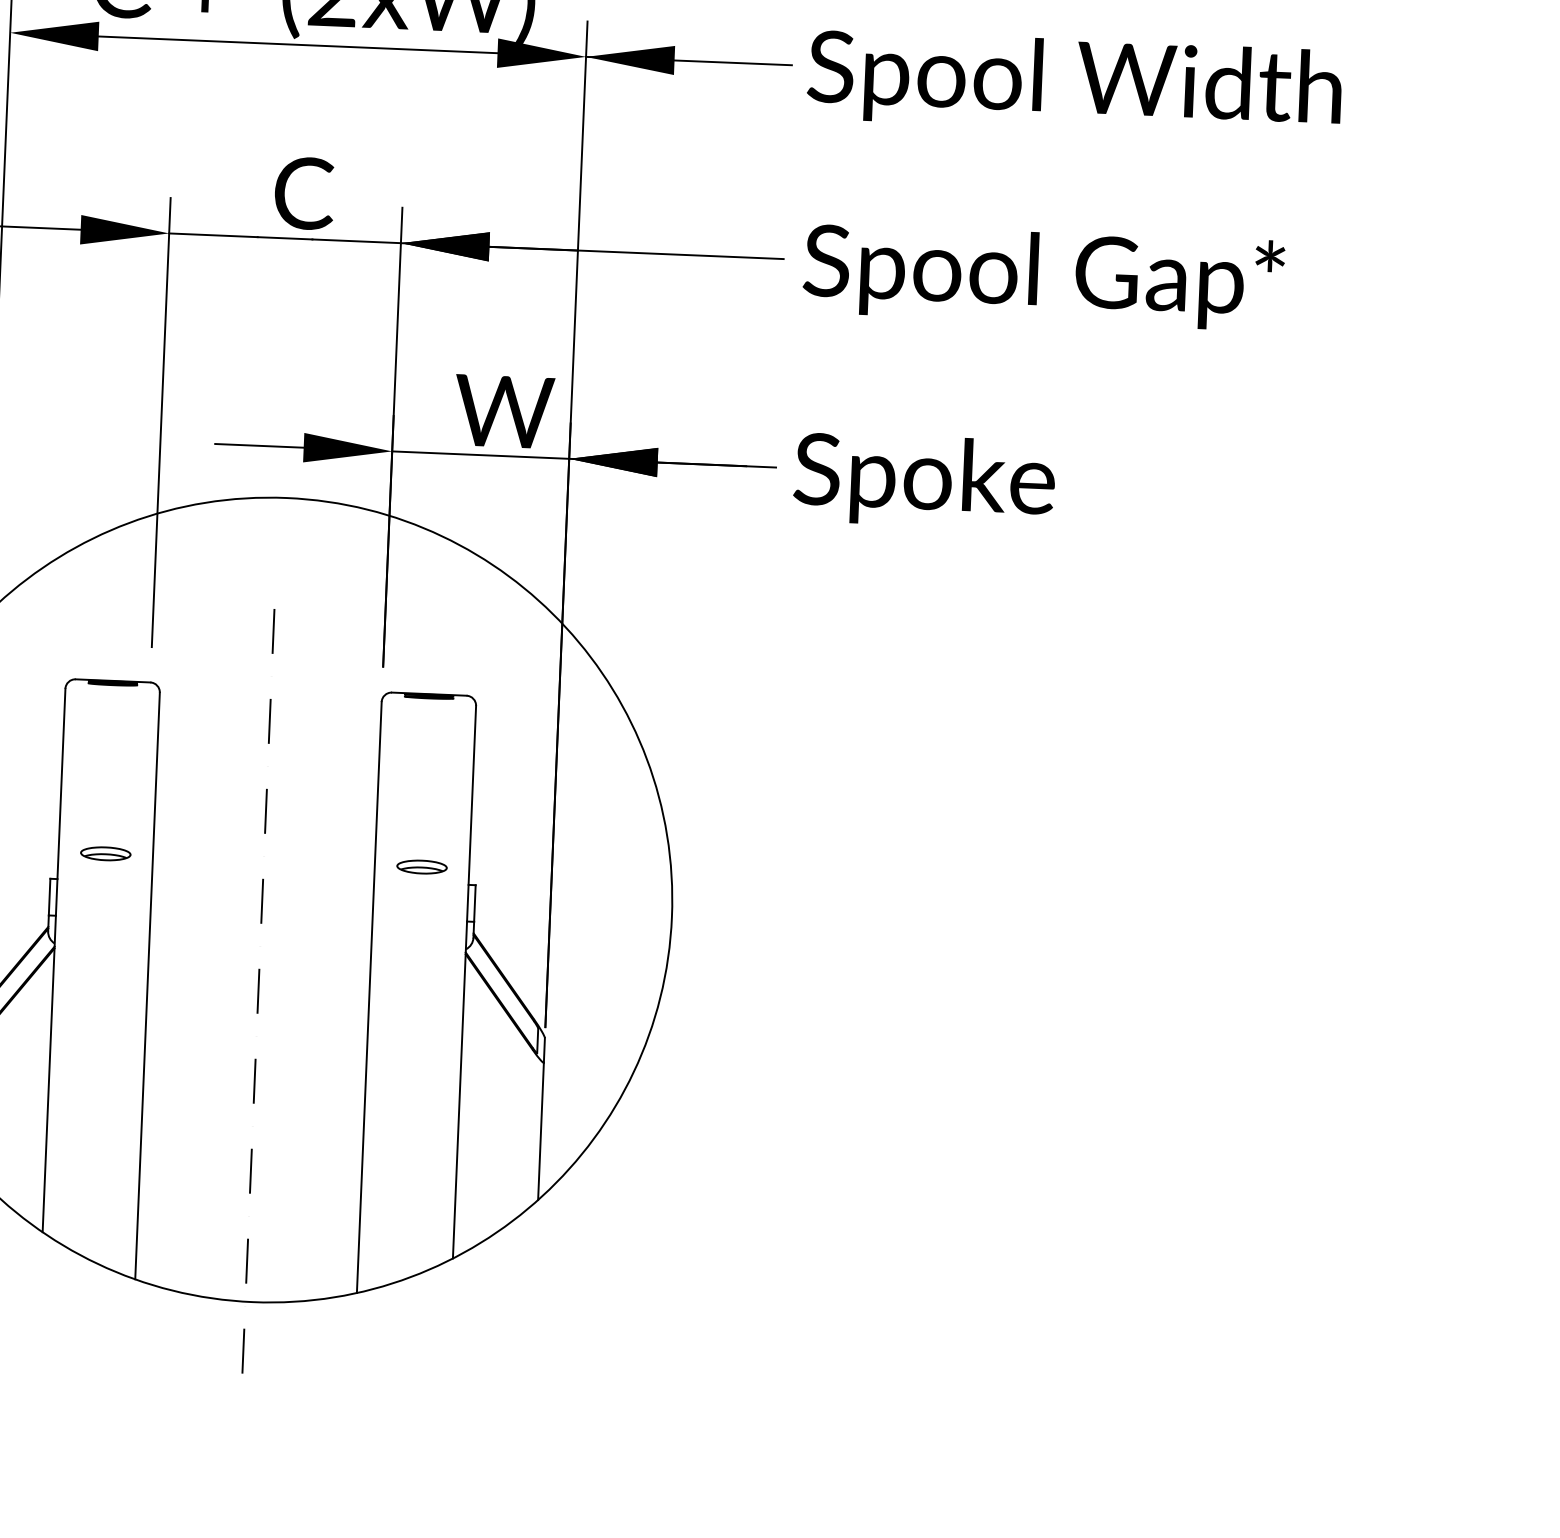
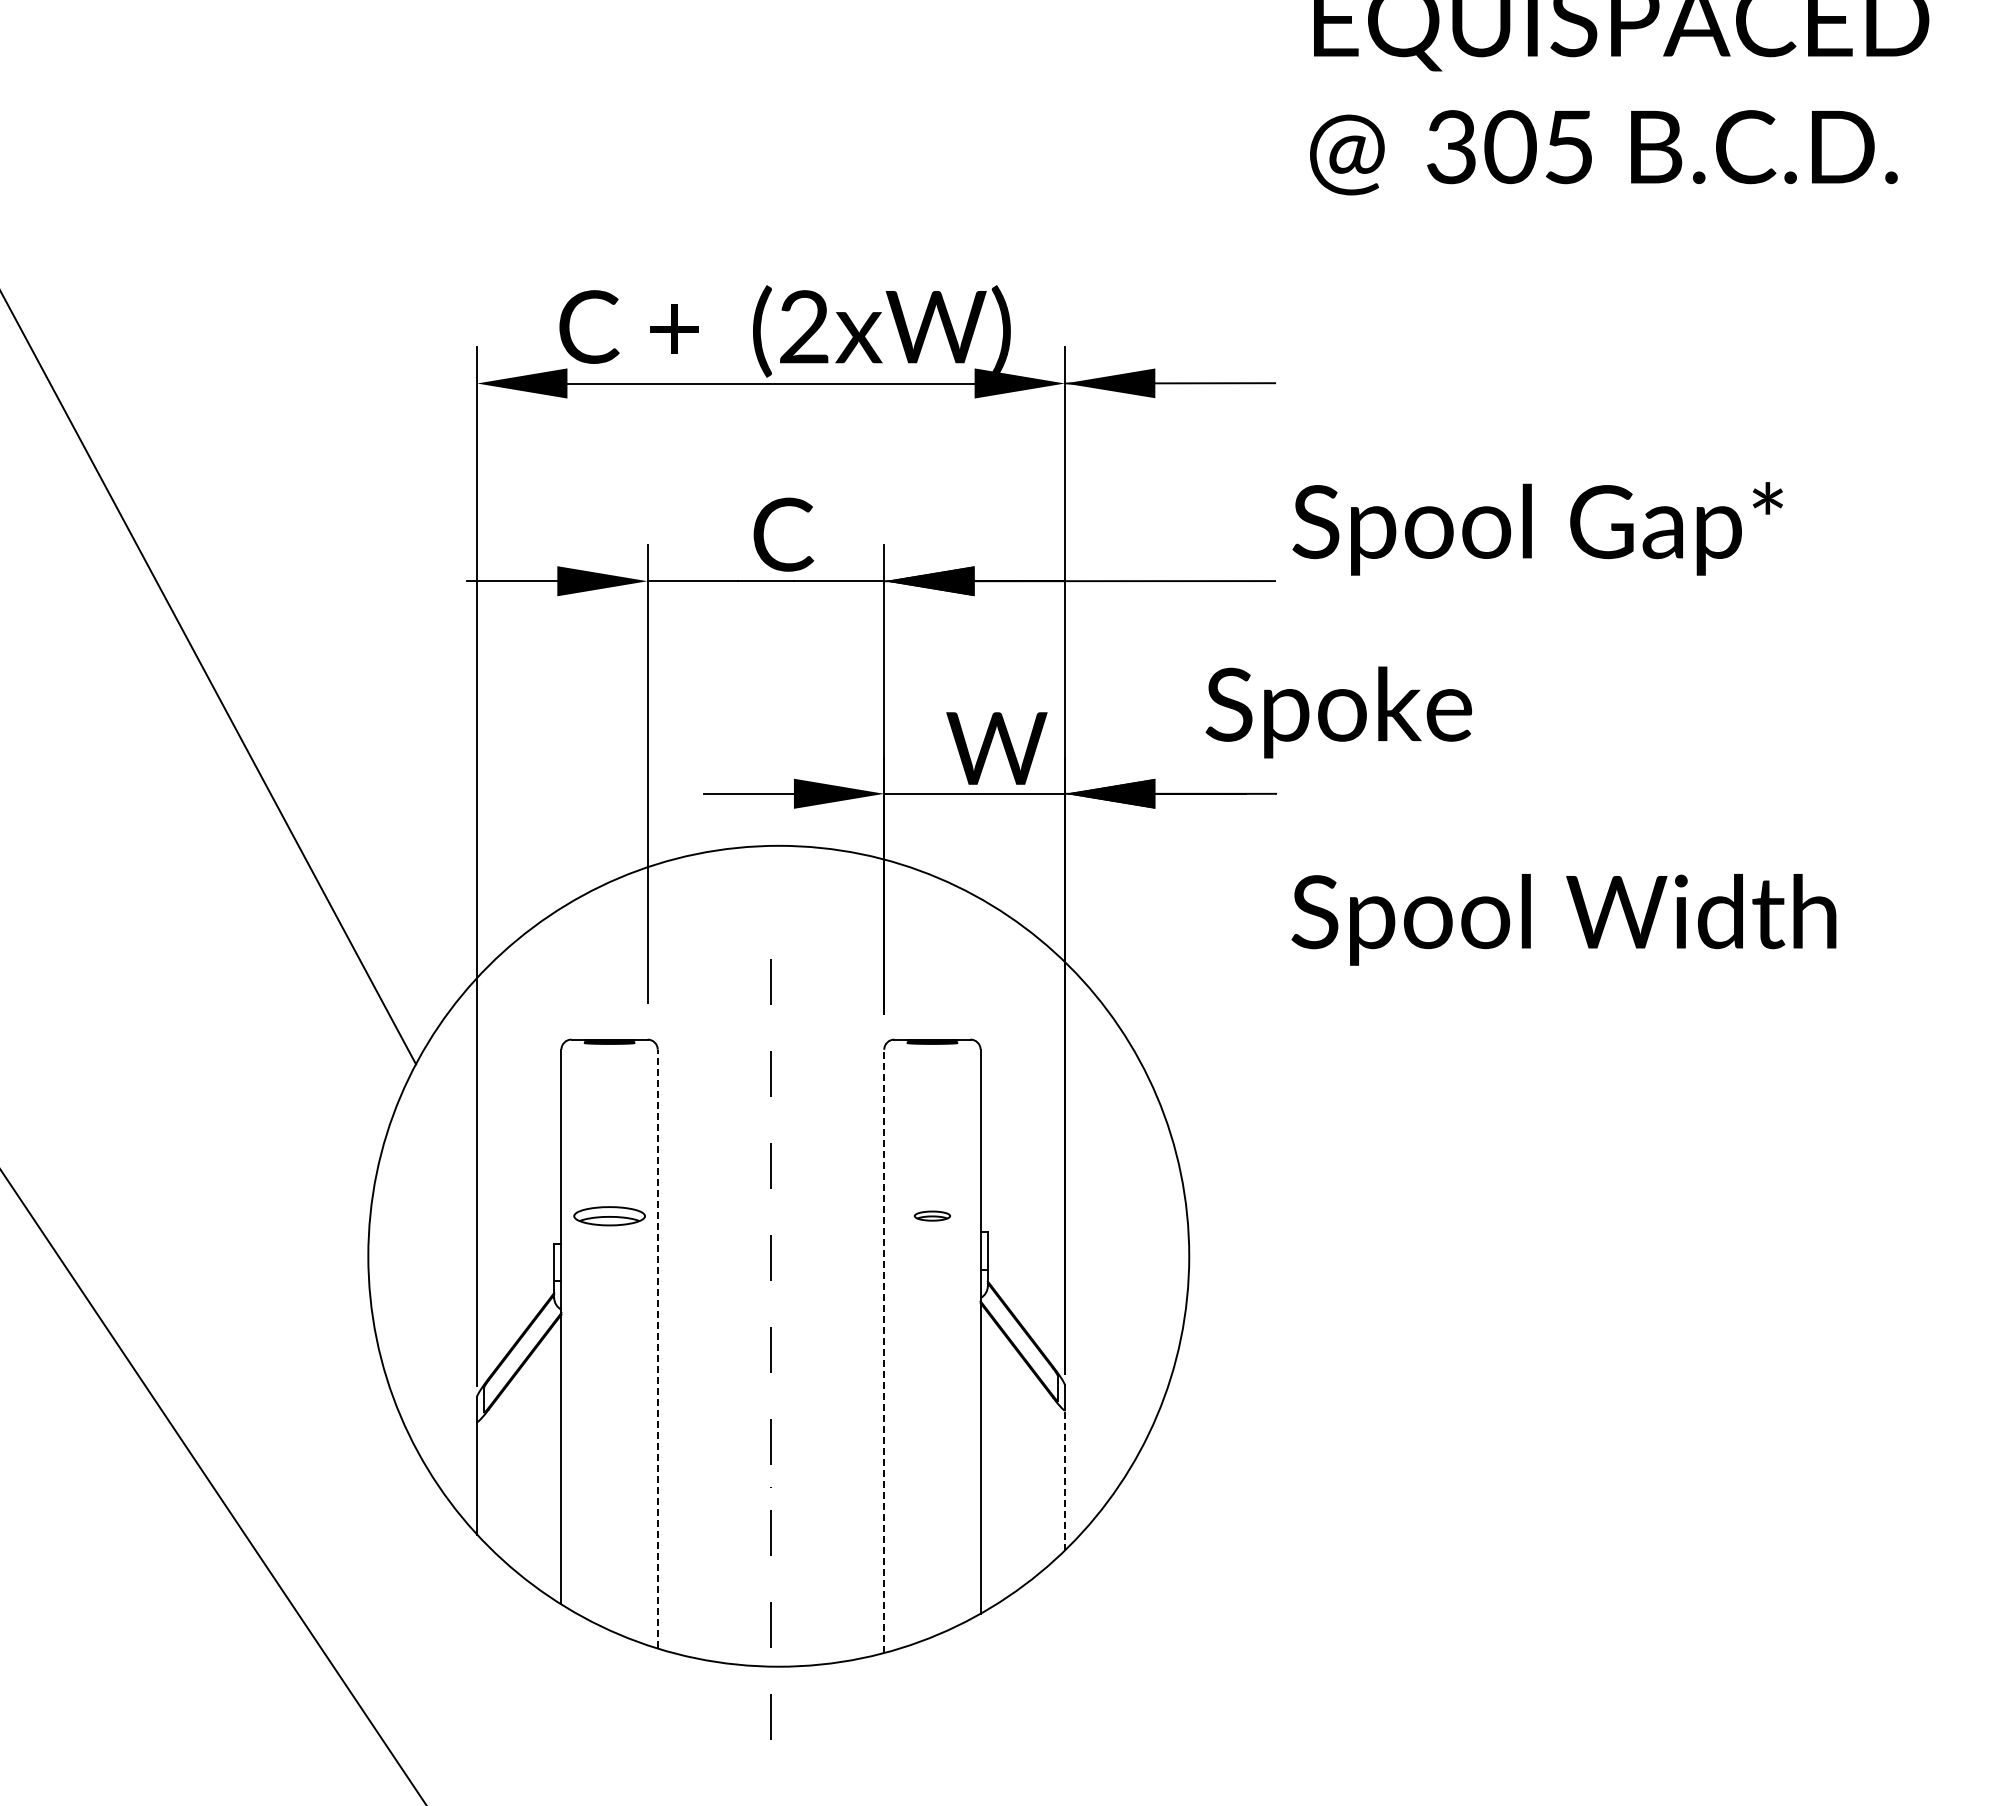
text: (1074, 84) -> (1563, 919), moved
text: (1043, 276) -> (1537, 528), moved
text: (924, 481) -> (1338, 712), moved
part: (105, 853) -> (609, 1215), size x1.4
part: (422, 866) -> (932, 1215), size x0.7
line: (147, 985) -> (657, 1348), solid -> dashed
line: (369, 997) -> (884, 1351), solid -> dashed
line: (540, 1130) -> (1064, 1479), solid -> dashed

